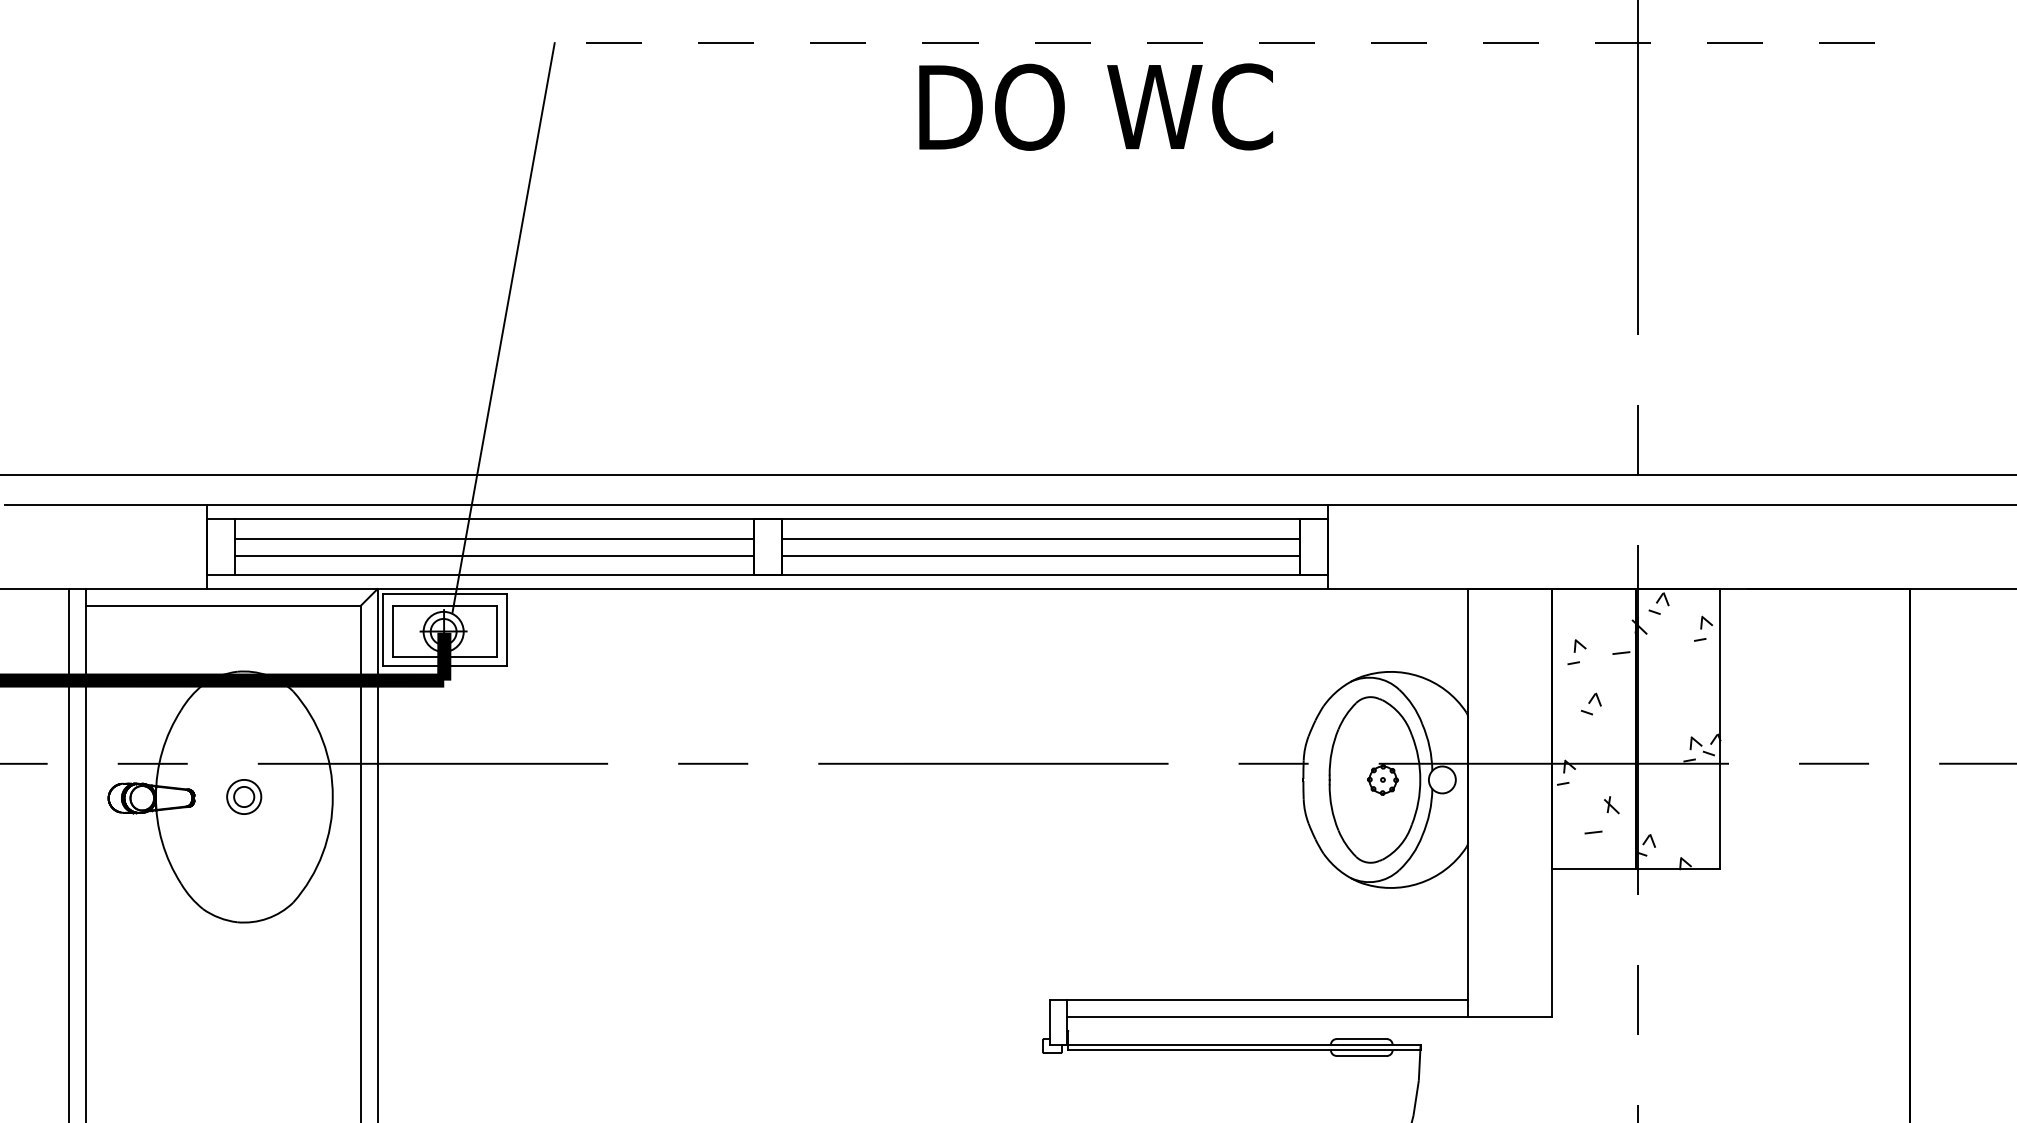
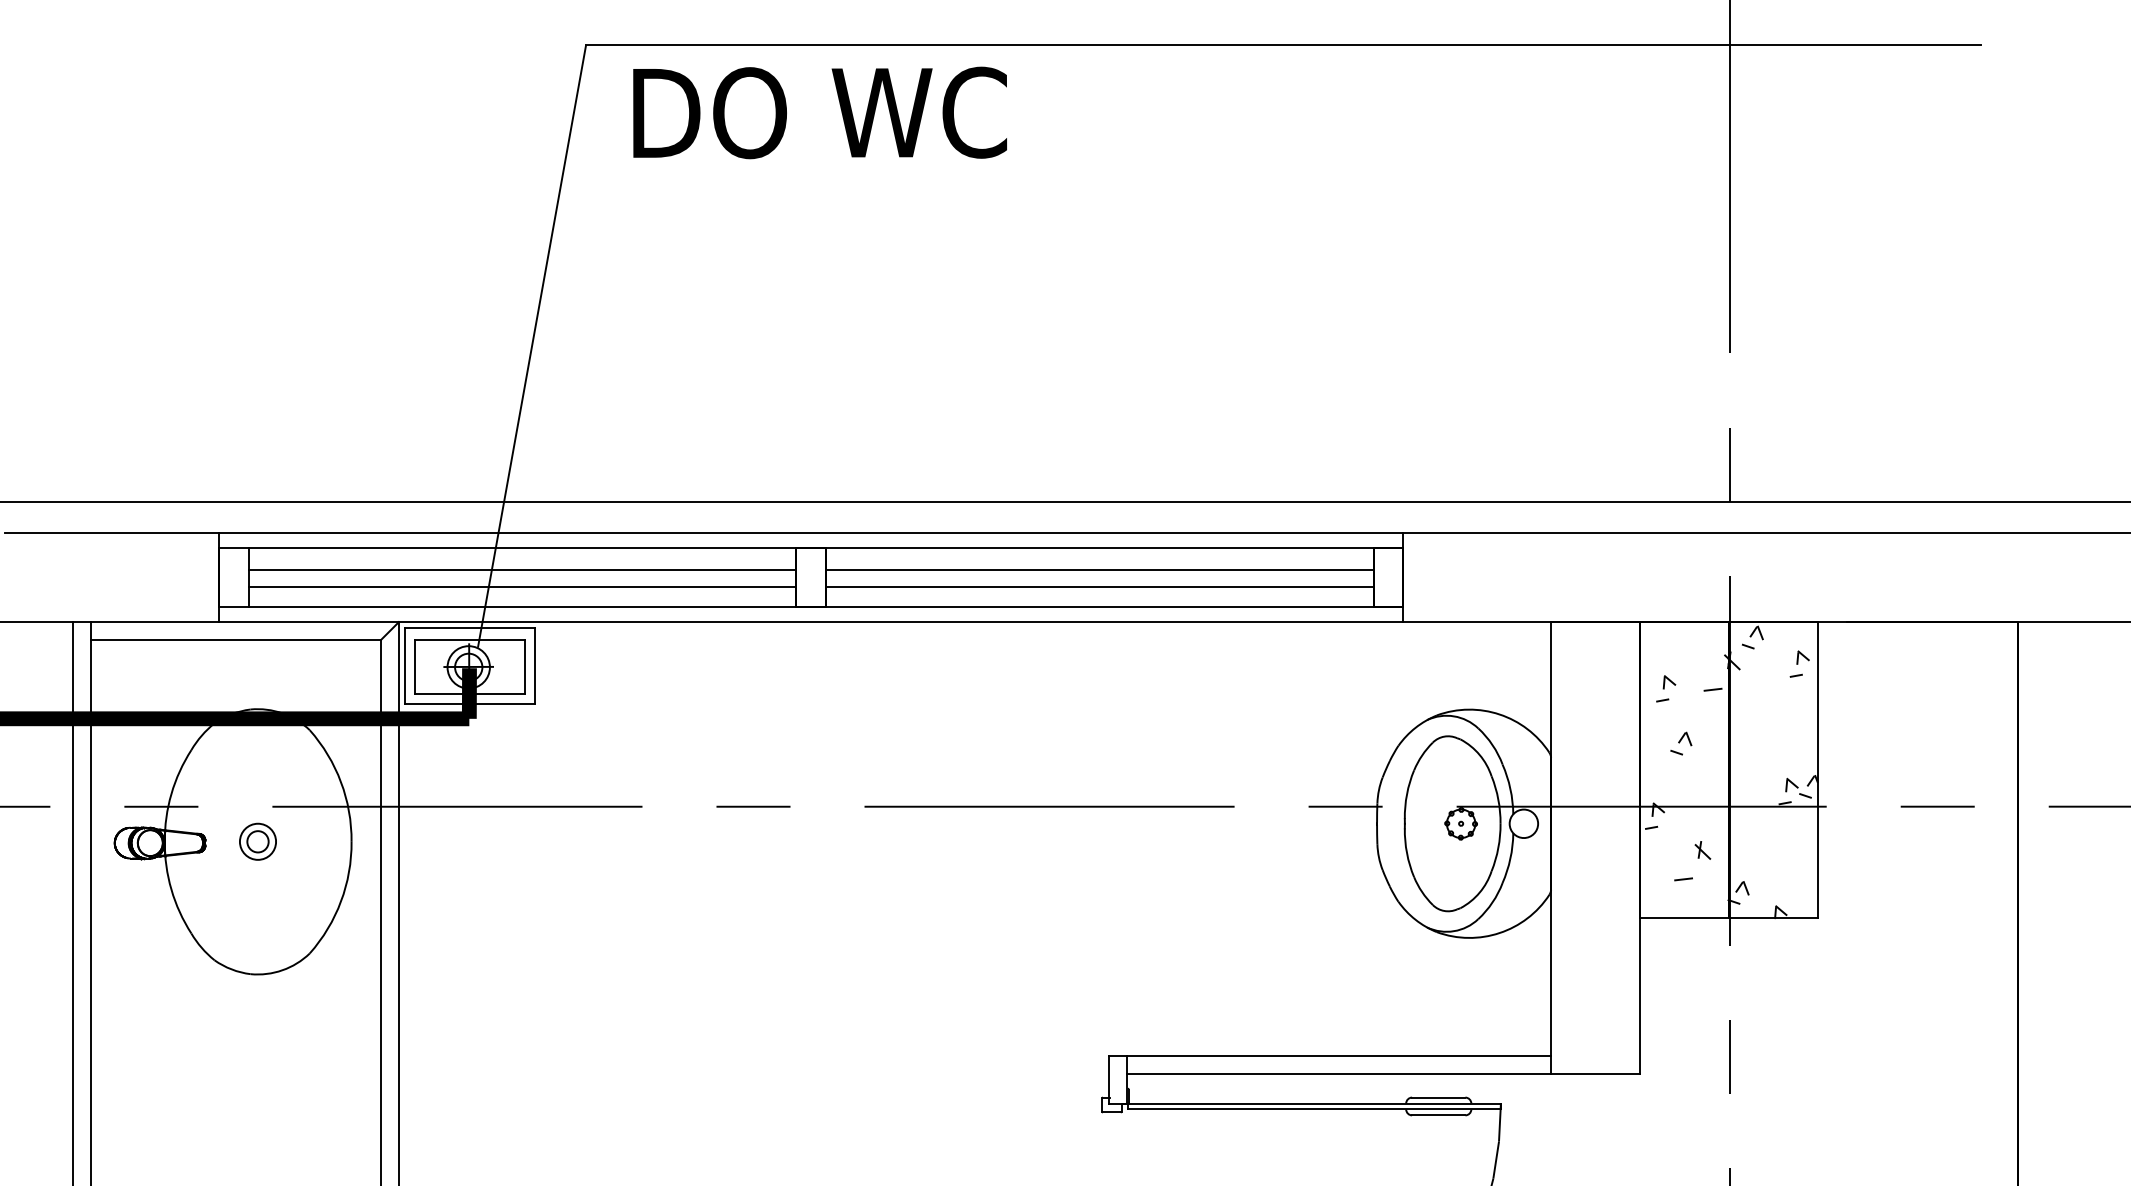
line: (1214, 43) -> (1283, 45), dashed -> solid
text: (1095, 106) -> (819, 112), moved

